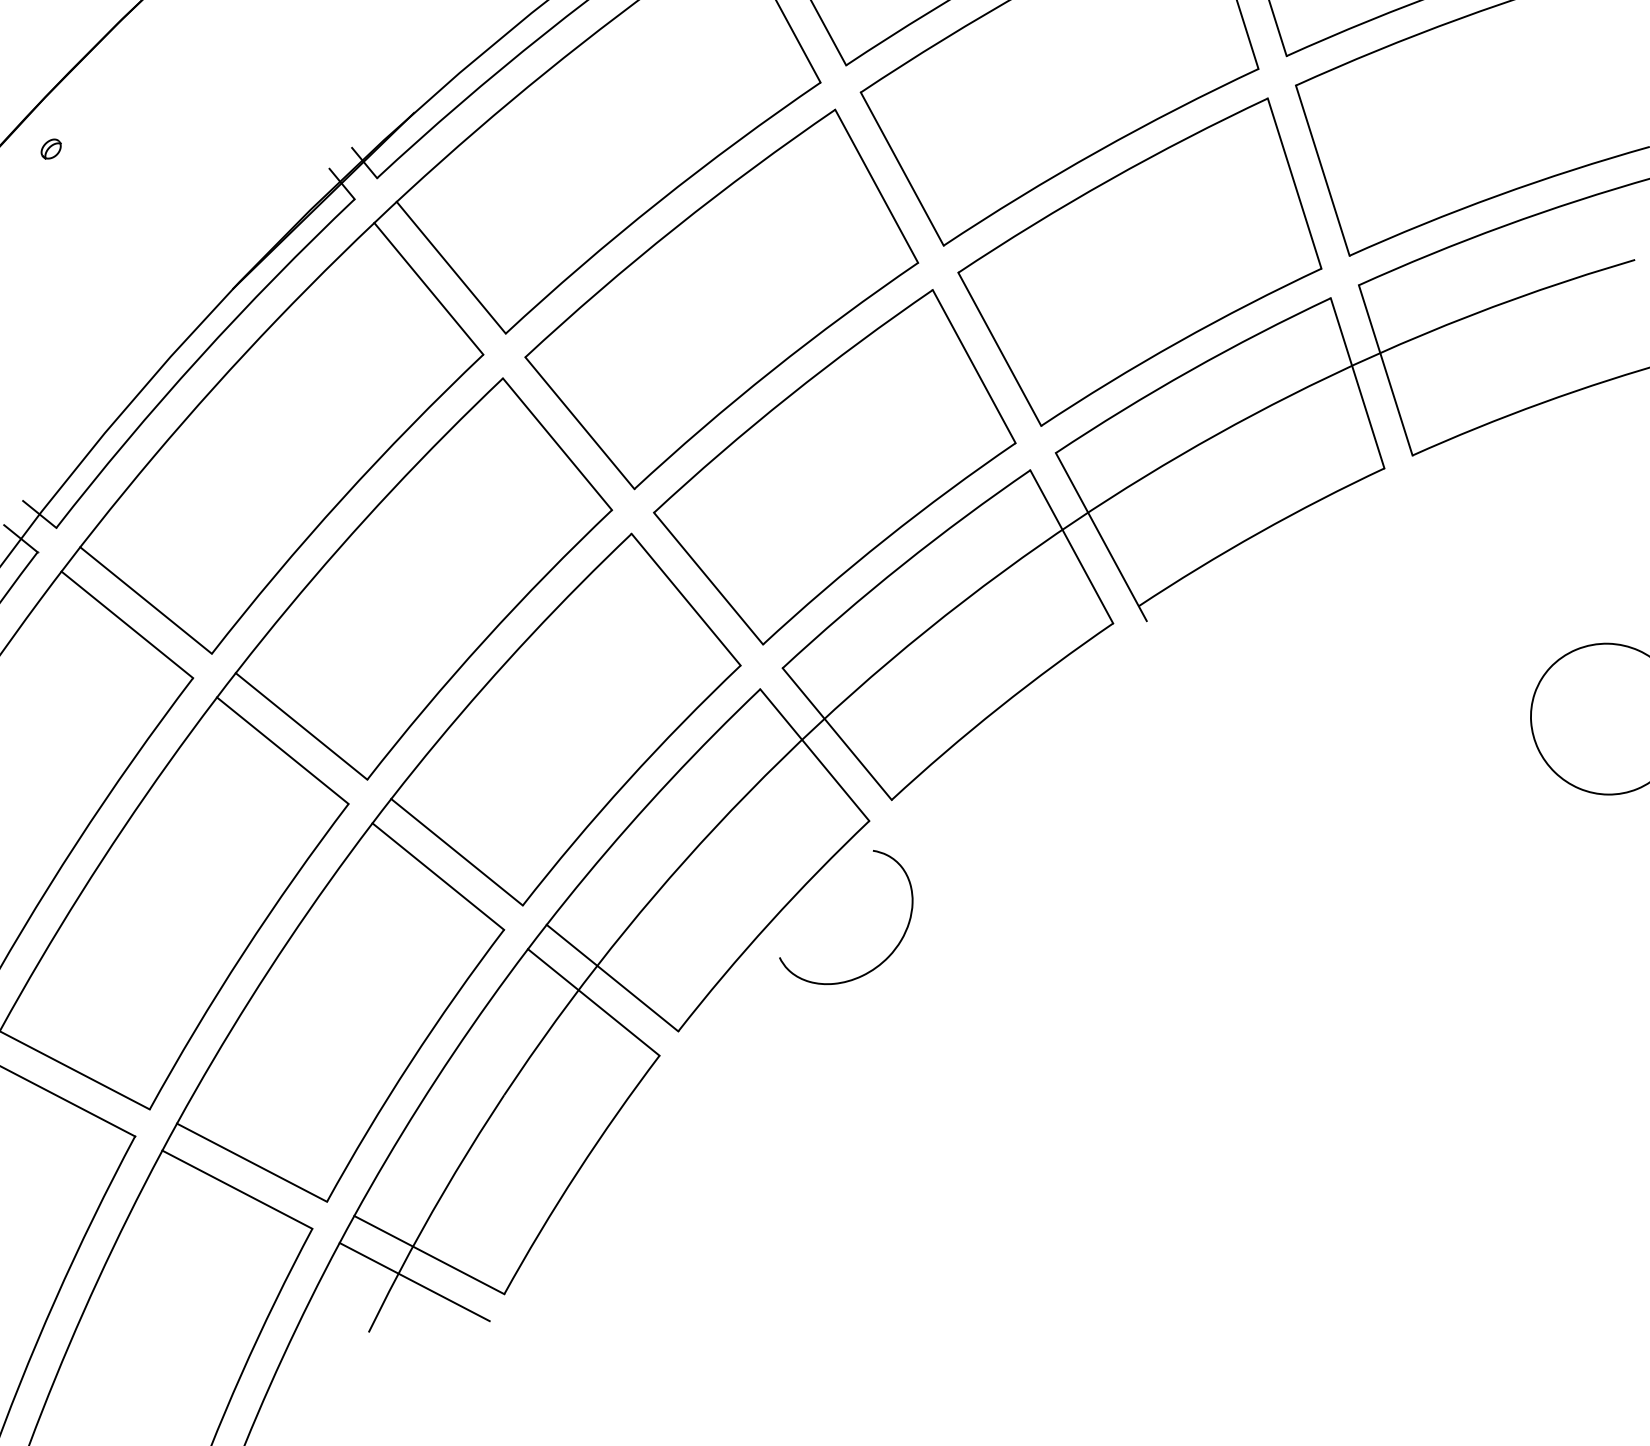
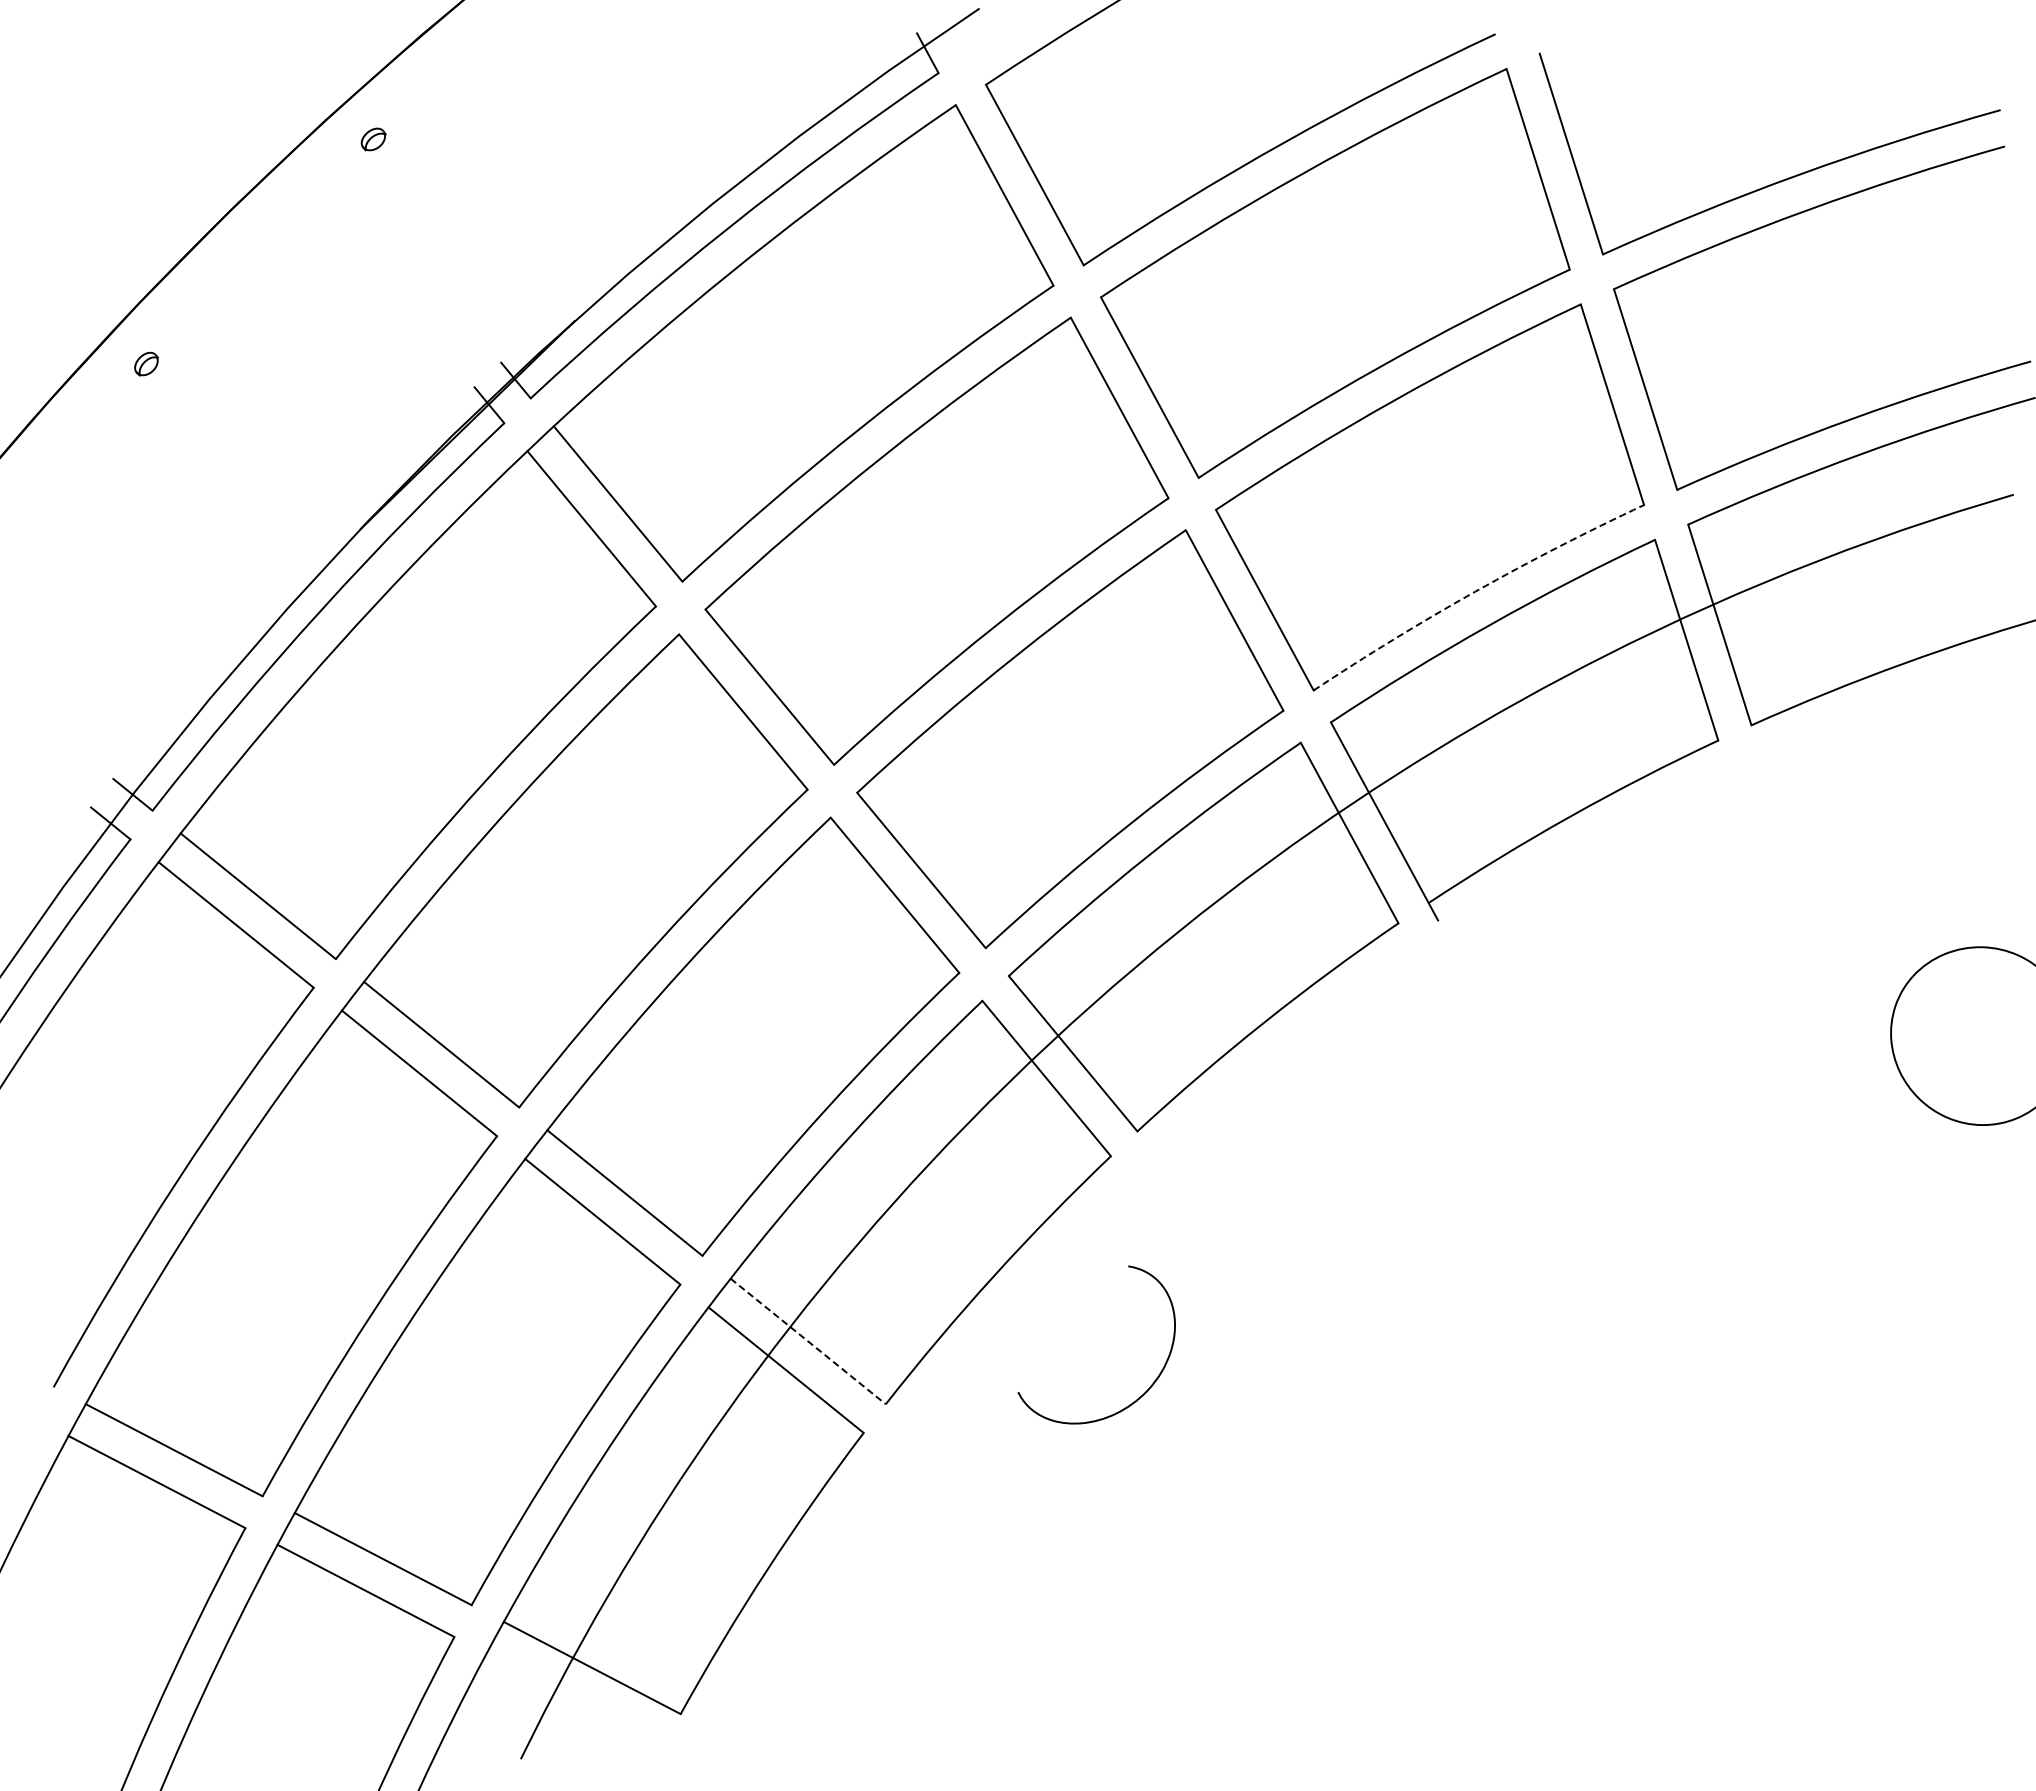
arc: (1178, 341) -> (1475, 591), solid -> dashed
curve: (882, 961) -> (1139, 1396), moved
line: (612, 978) -> (808, 1341), solid -> dashed
line: (414, 1281) -> (574, 1699), removed

